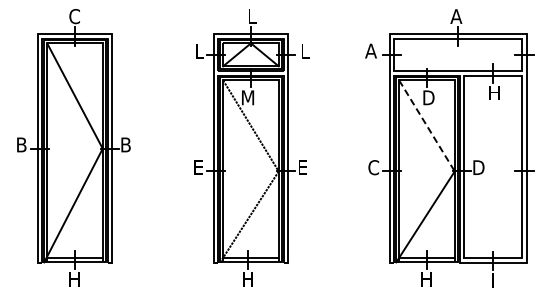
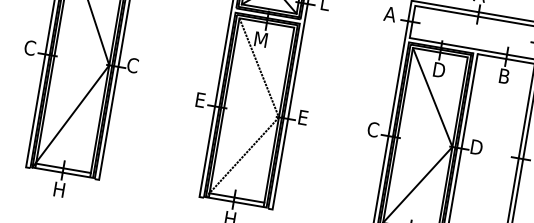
text: (494, 92) -> (504, 75), H -> B
line: (427, 126) -> (433, 98), dashed -> solid
text: (21, 144) -> (29, 47), B -> C
text: (125, 144) -> (132, 65), B -> C

